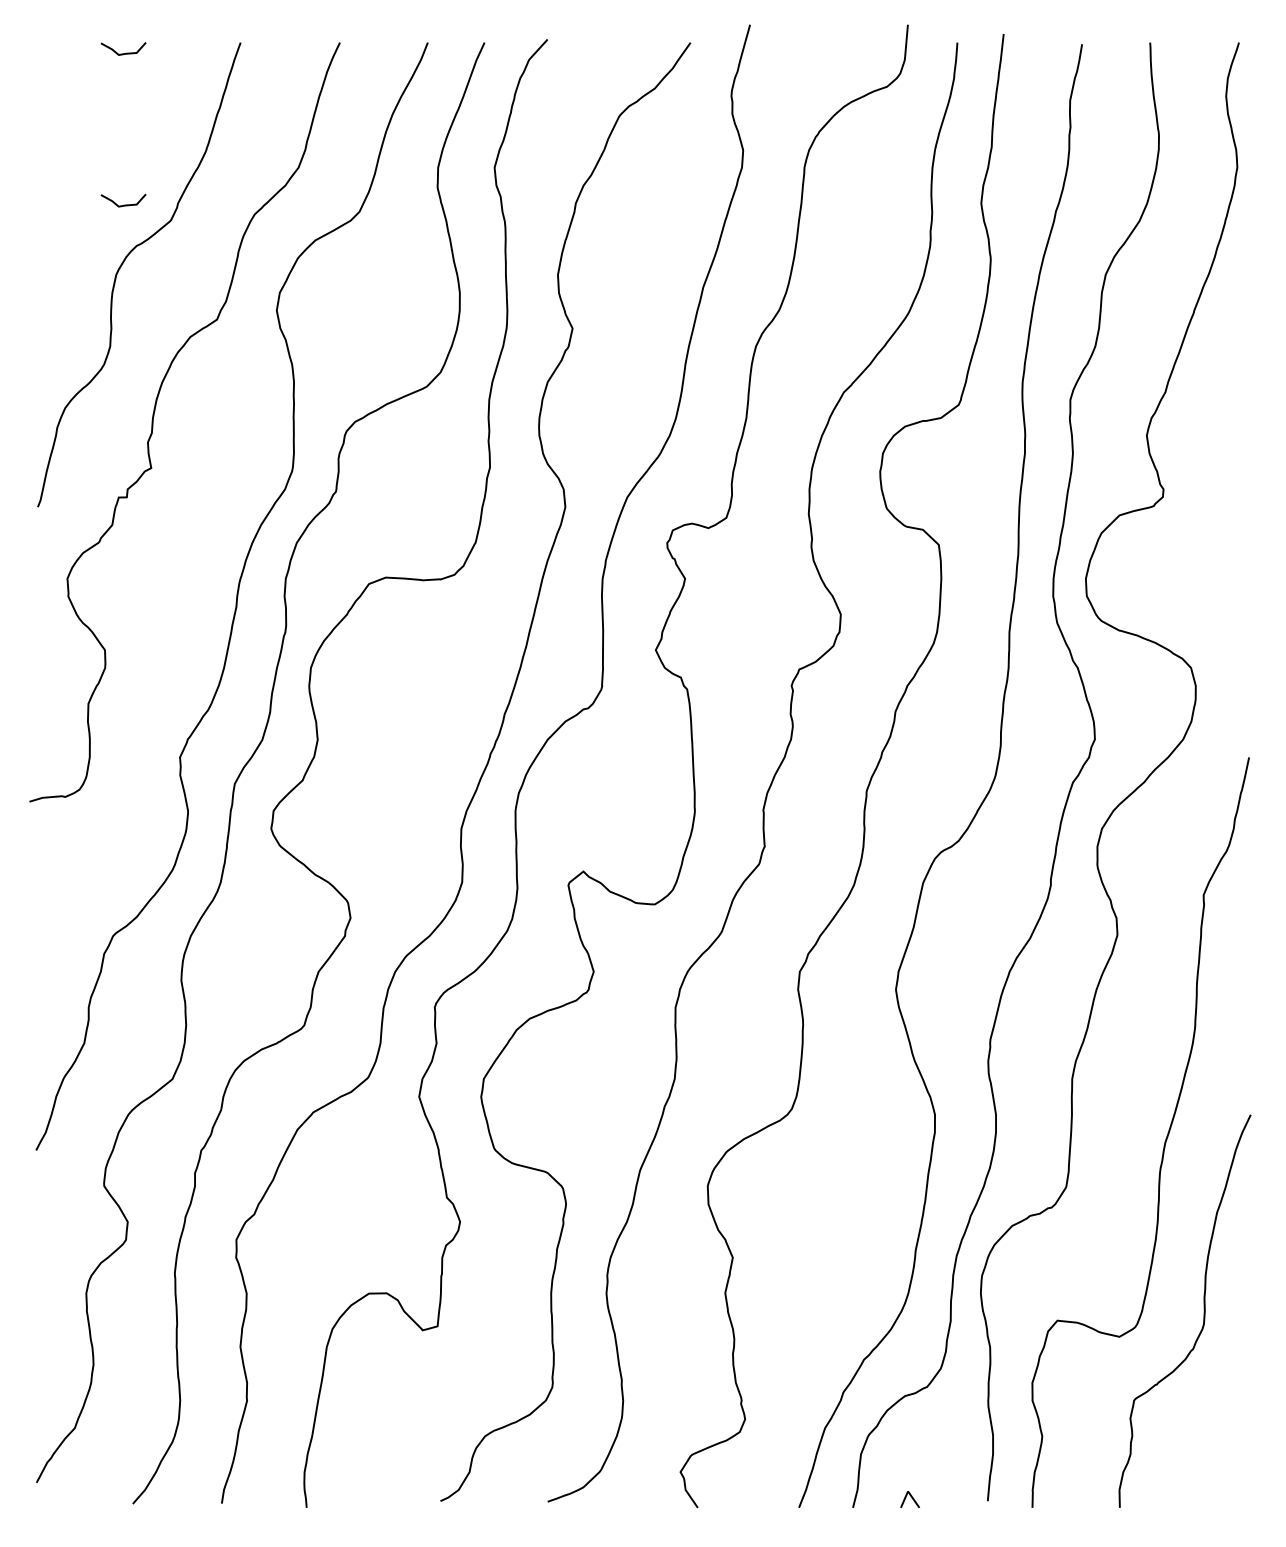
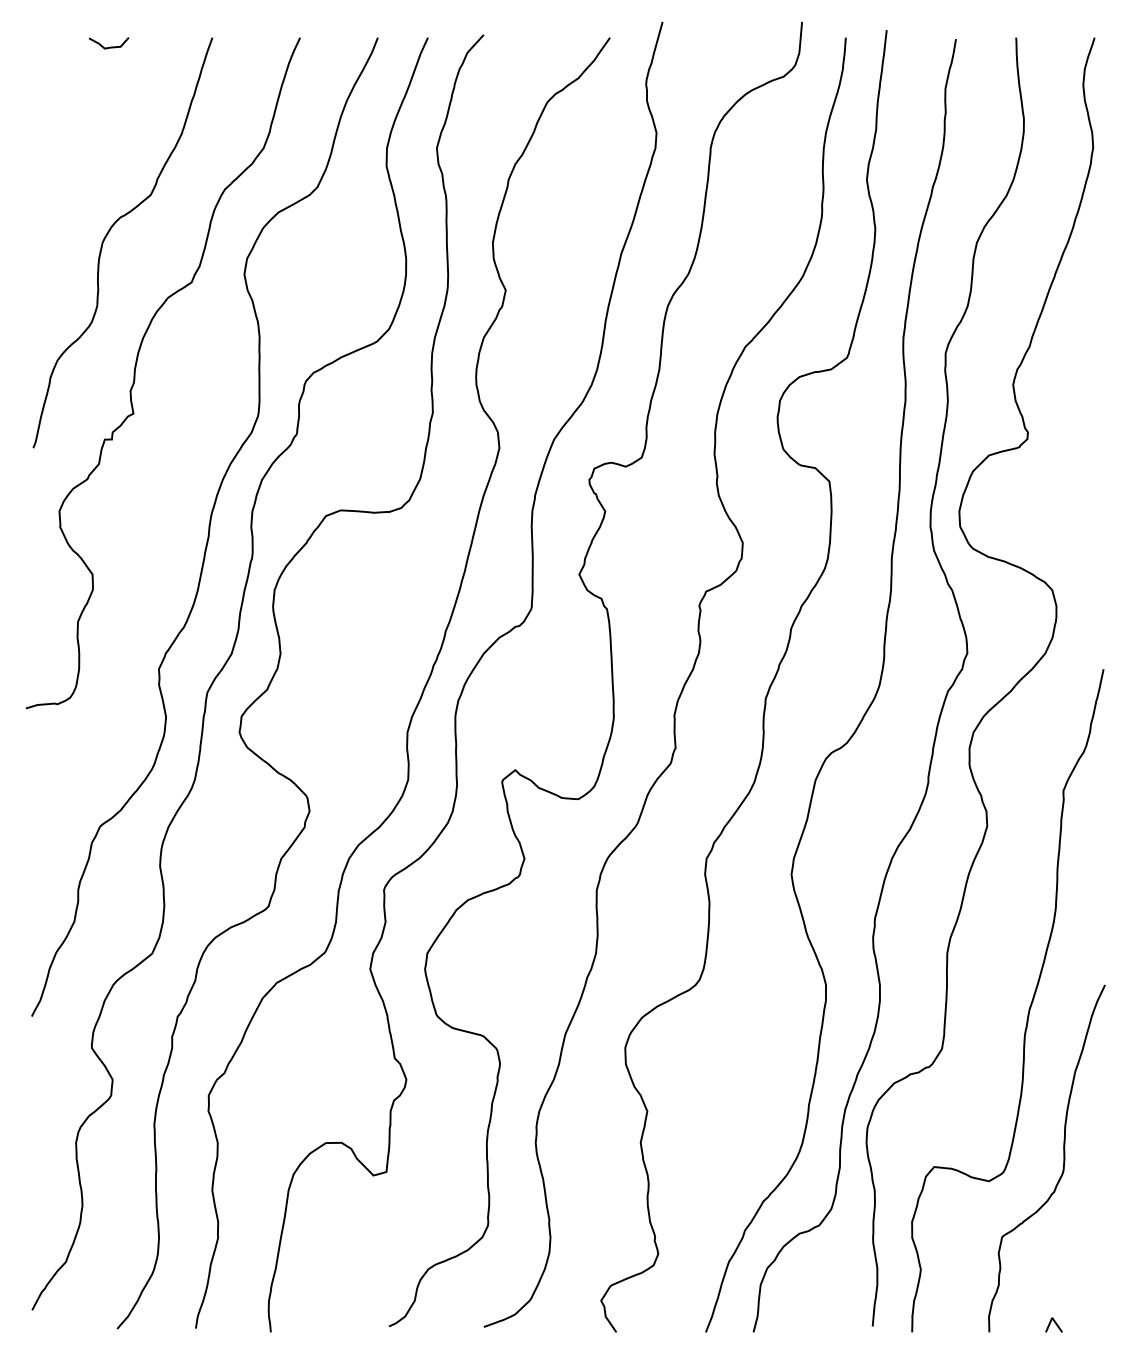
curve: (124, 204) -> (109, 180), removed
line: (911, 1498) -> (1055, 1324), moved

